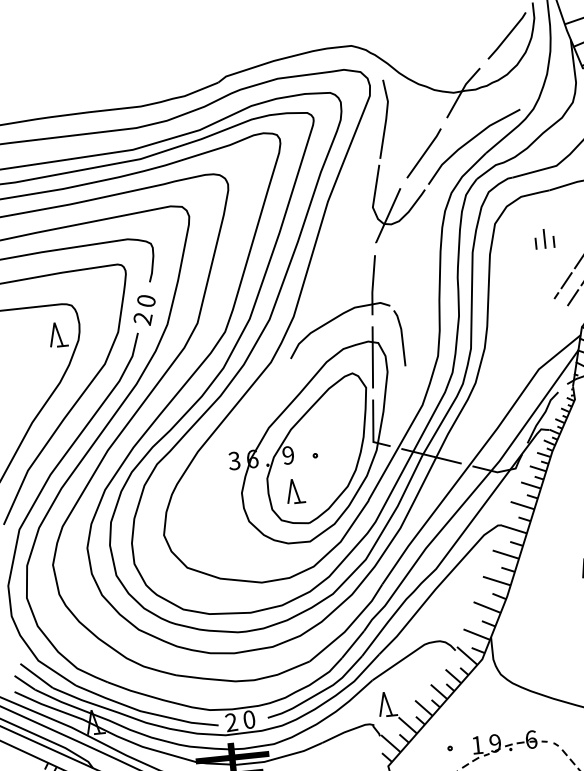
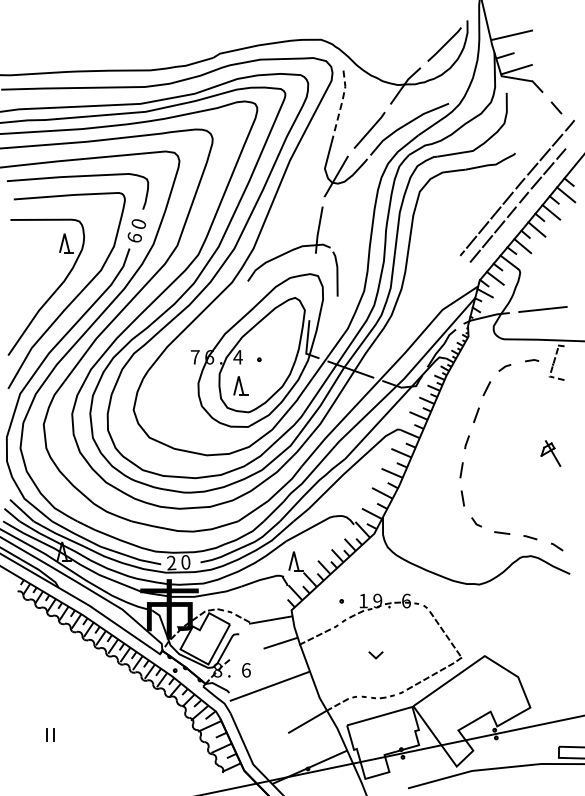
line: (385, 118) -> (342, 99), solid -> dashed
part: (544, 238) -> (457, 207), removed
text: (142, 318) -> (134, 237), 2 -> 6
line: (372, 356) -> (312, 286), removed
text: (287, 455) -> (237, 357), 9 -> 4
text: (233, 461) -> (194, 357), 3 -> 7

